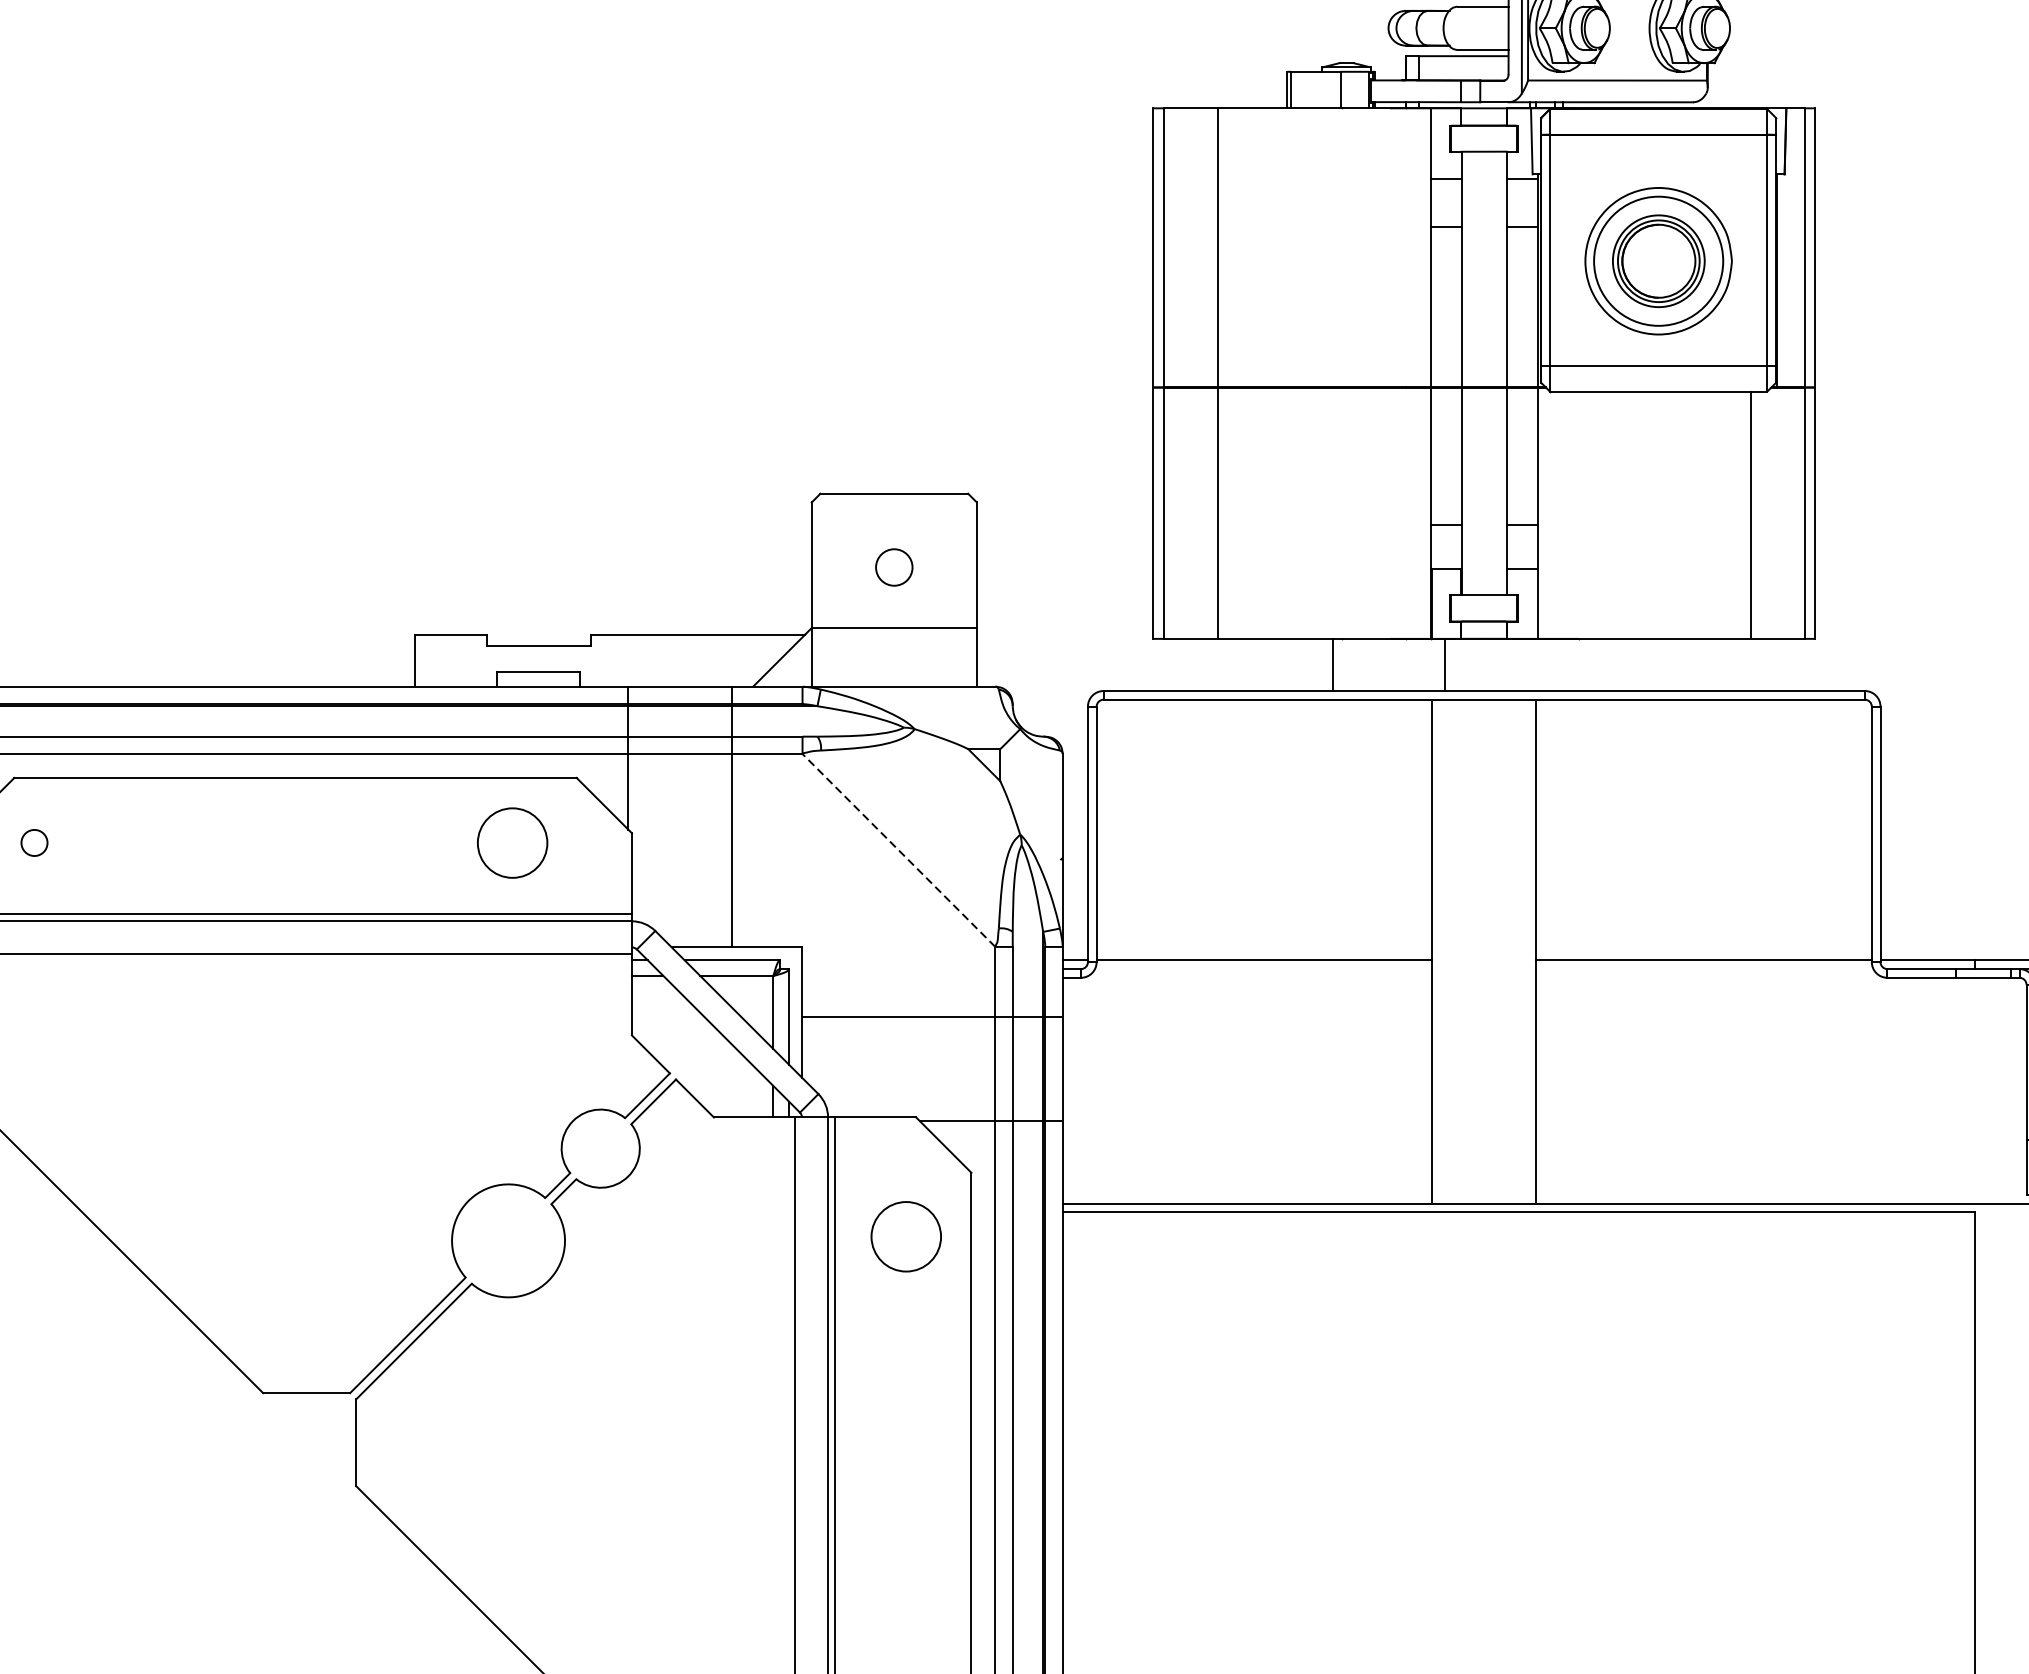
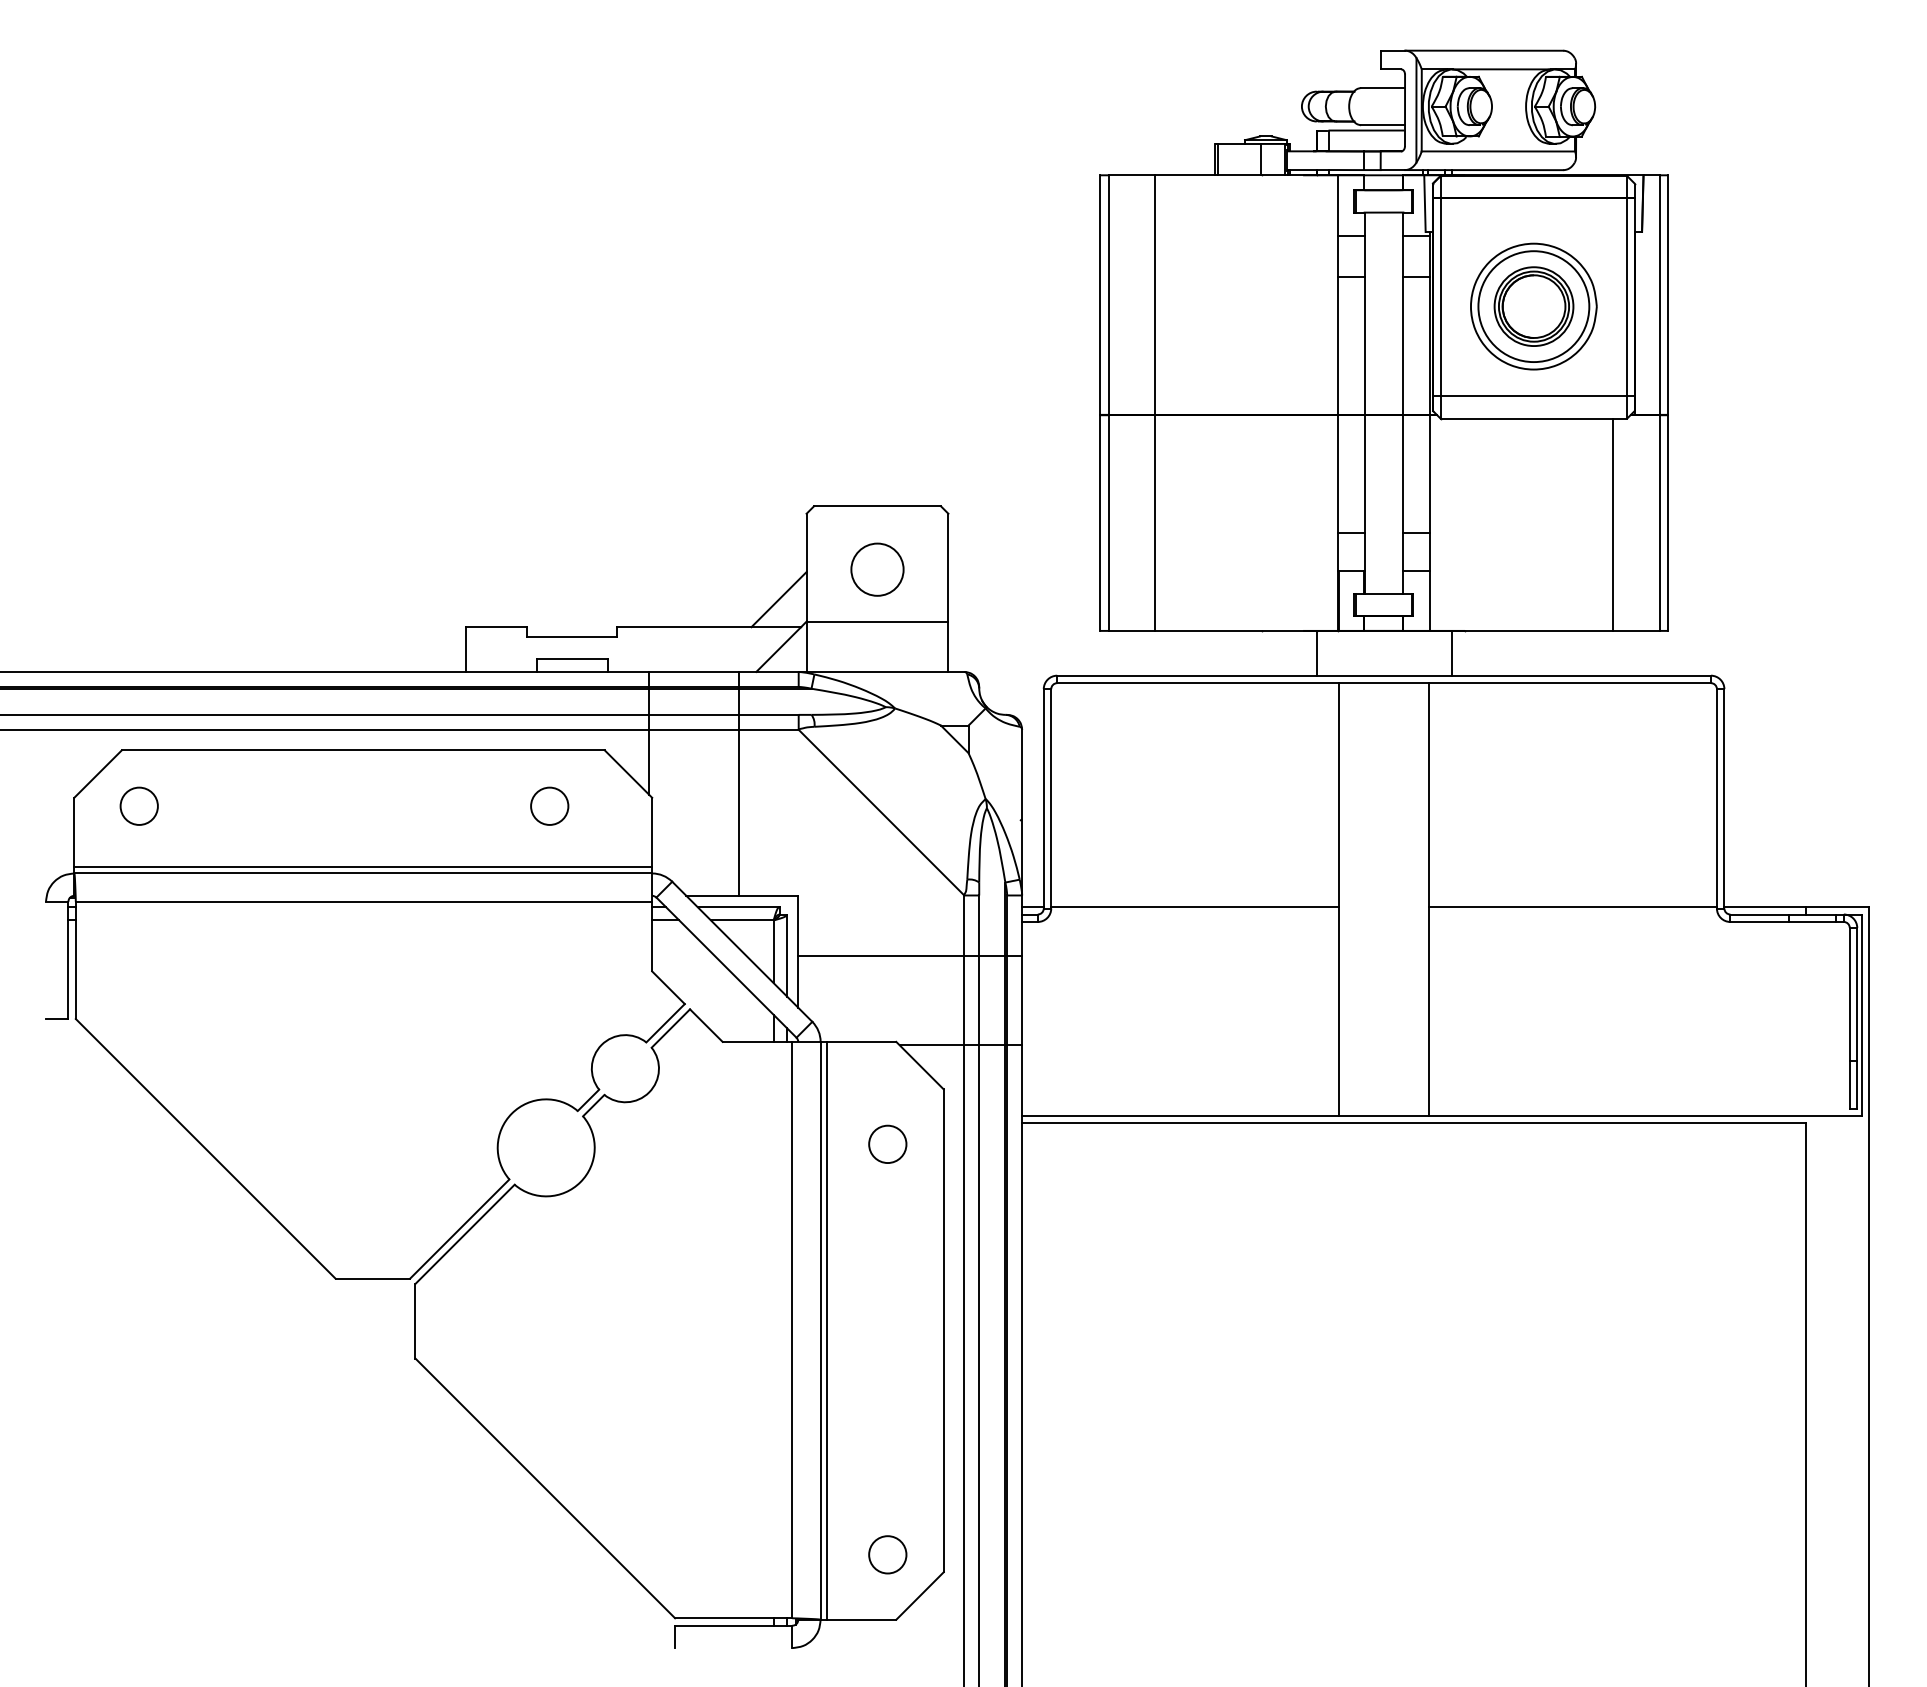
circle: (894, 567) -> (877, 569), size x1.67
line: (779, 602) -> (778, 599), added
line: (1333, 664) -> (1316, 652), moved
line: (1445, 664) -> (1451, 652), moved
circle: (33, 842) -> (138, 805), size x1.67
circle: (512, 842) -> (549, 805), size x0.62
line: (898, 850) -> (881, 812), dashed -> solid
circle: (905, 1236) -> (887, 1144), size x0.62

